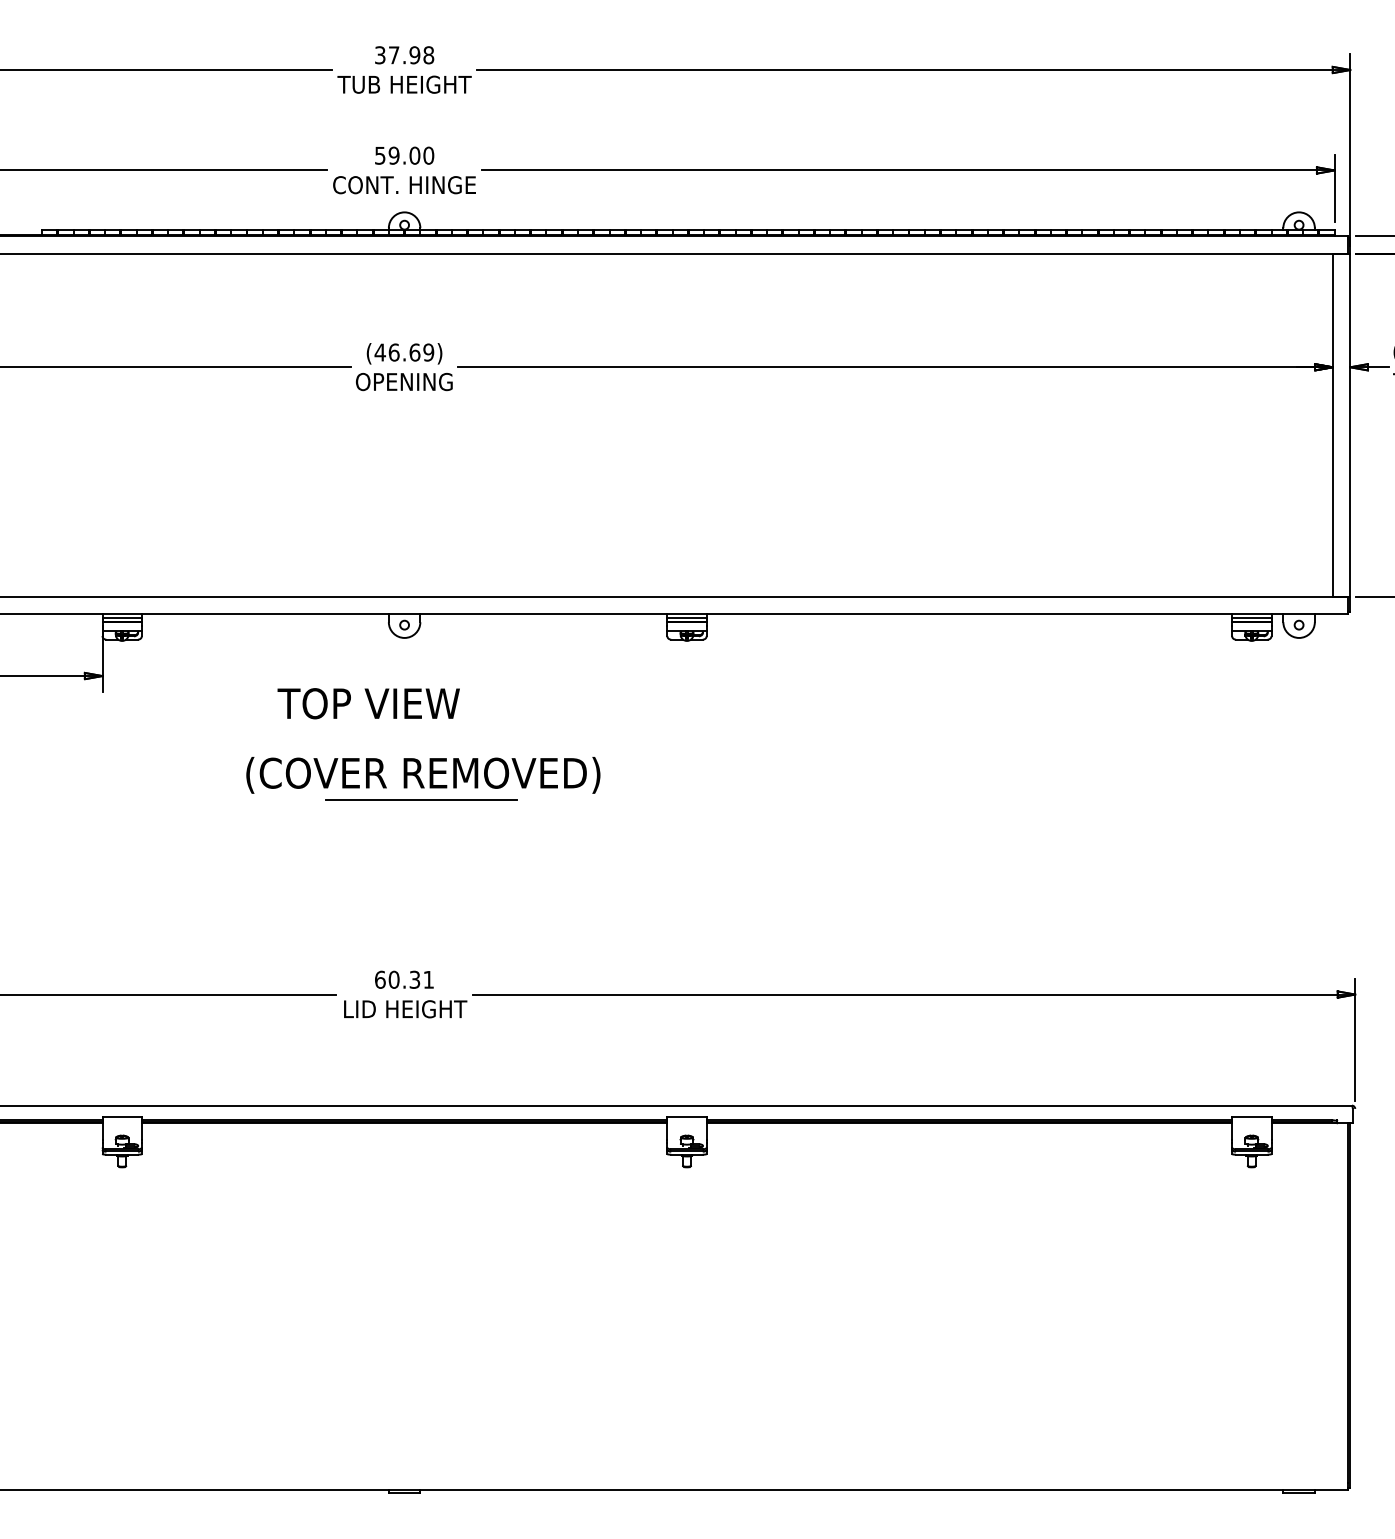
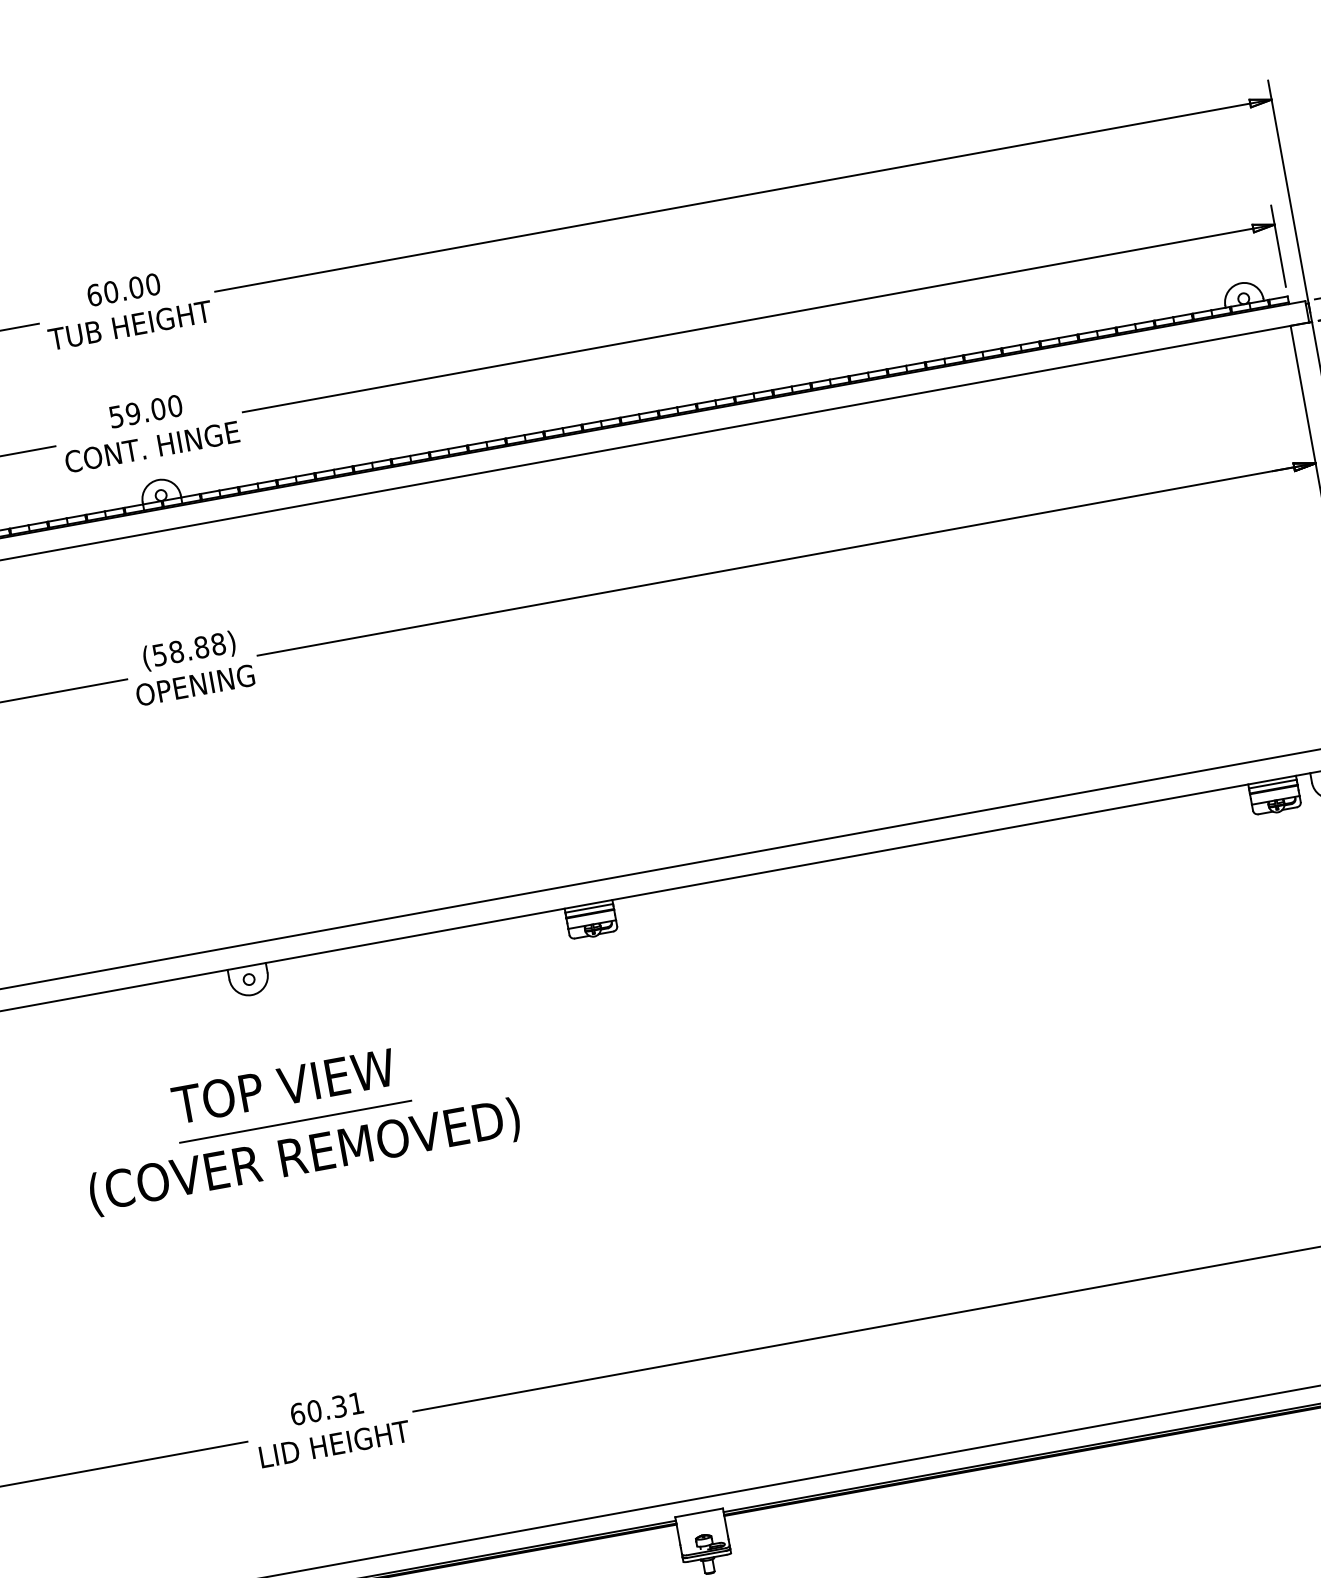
text: (404, 55) -> (123, 290), 37.98 -> 60.00
text: (404, 352) -> (189, 649), (46.69) -> (58.88)
text: (368, 703) -> (283, 1086), moved
line: (421, 799) -> (296, 1121), moved

